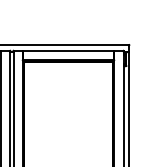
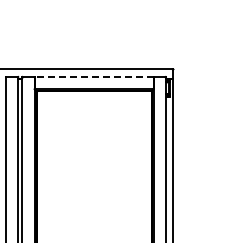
line: (68, 51) -> (94, 77), solid -> dashed

